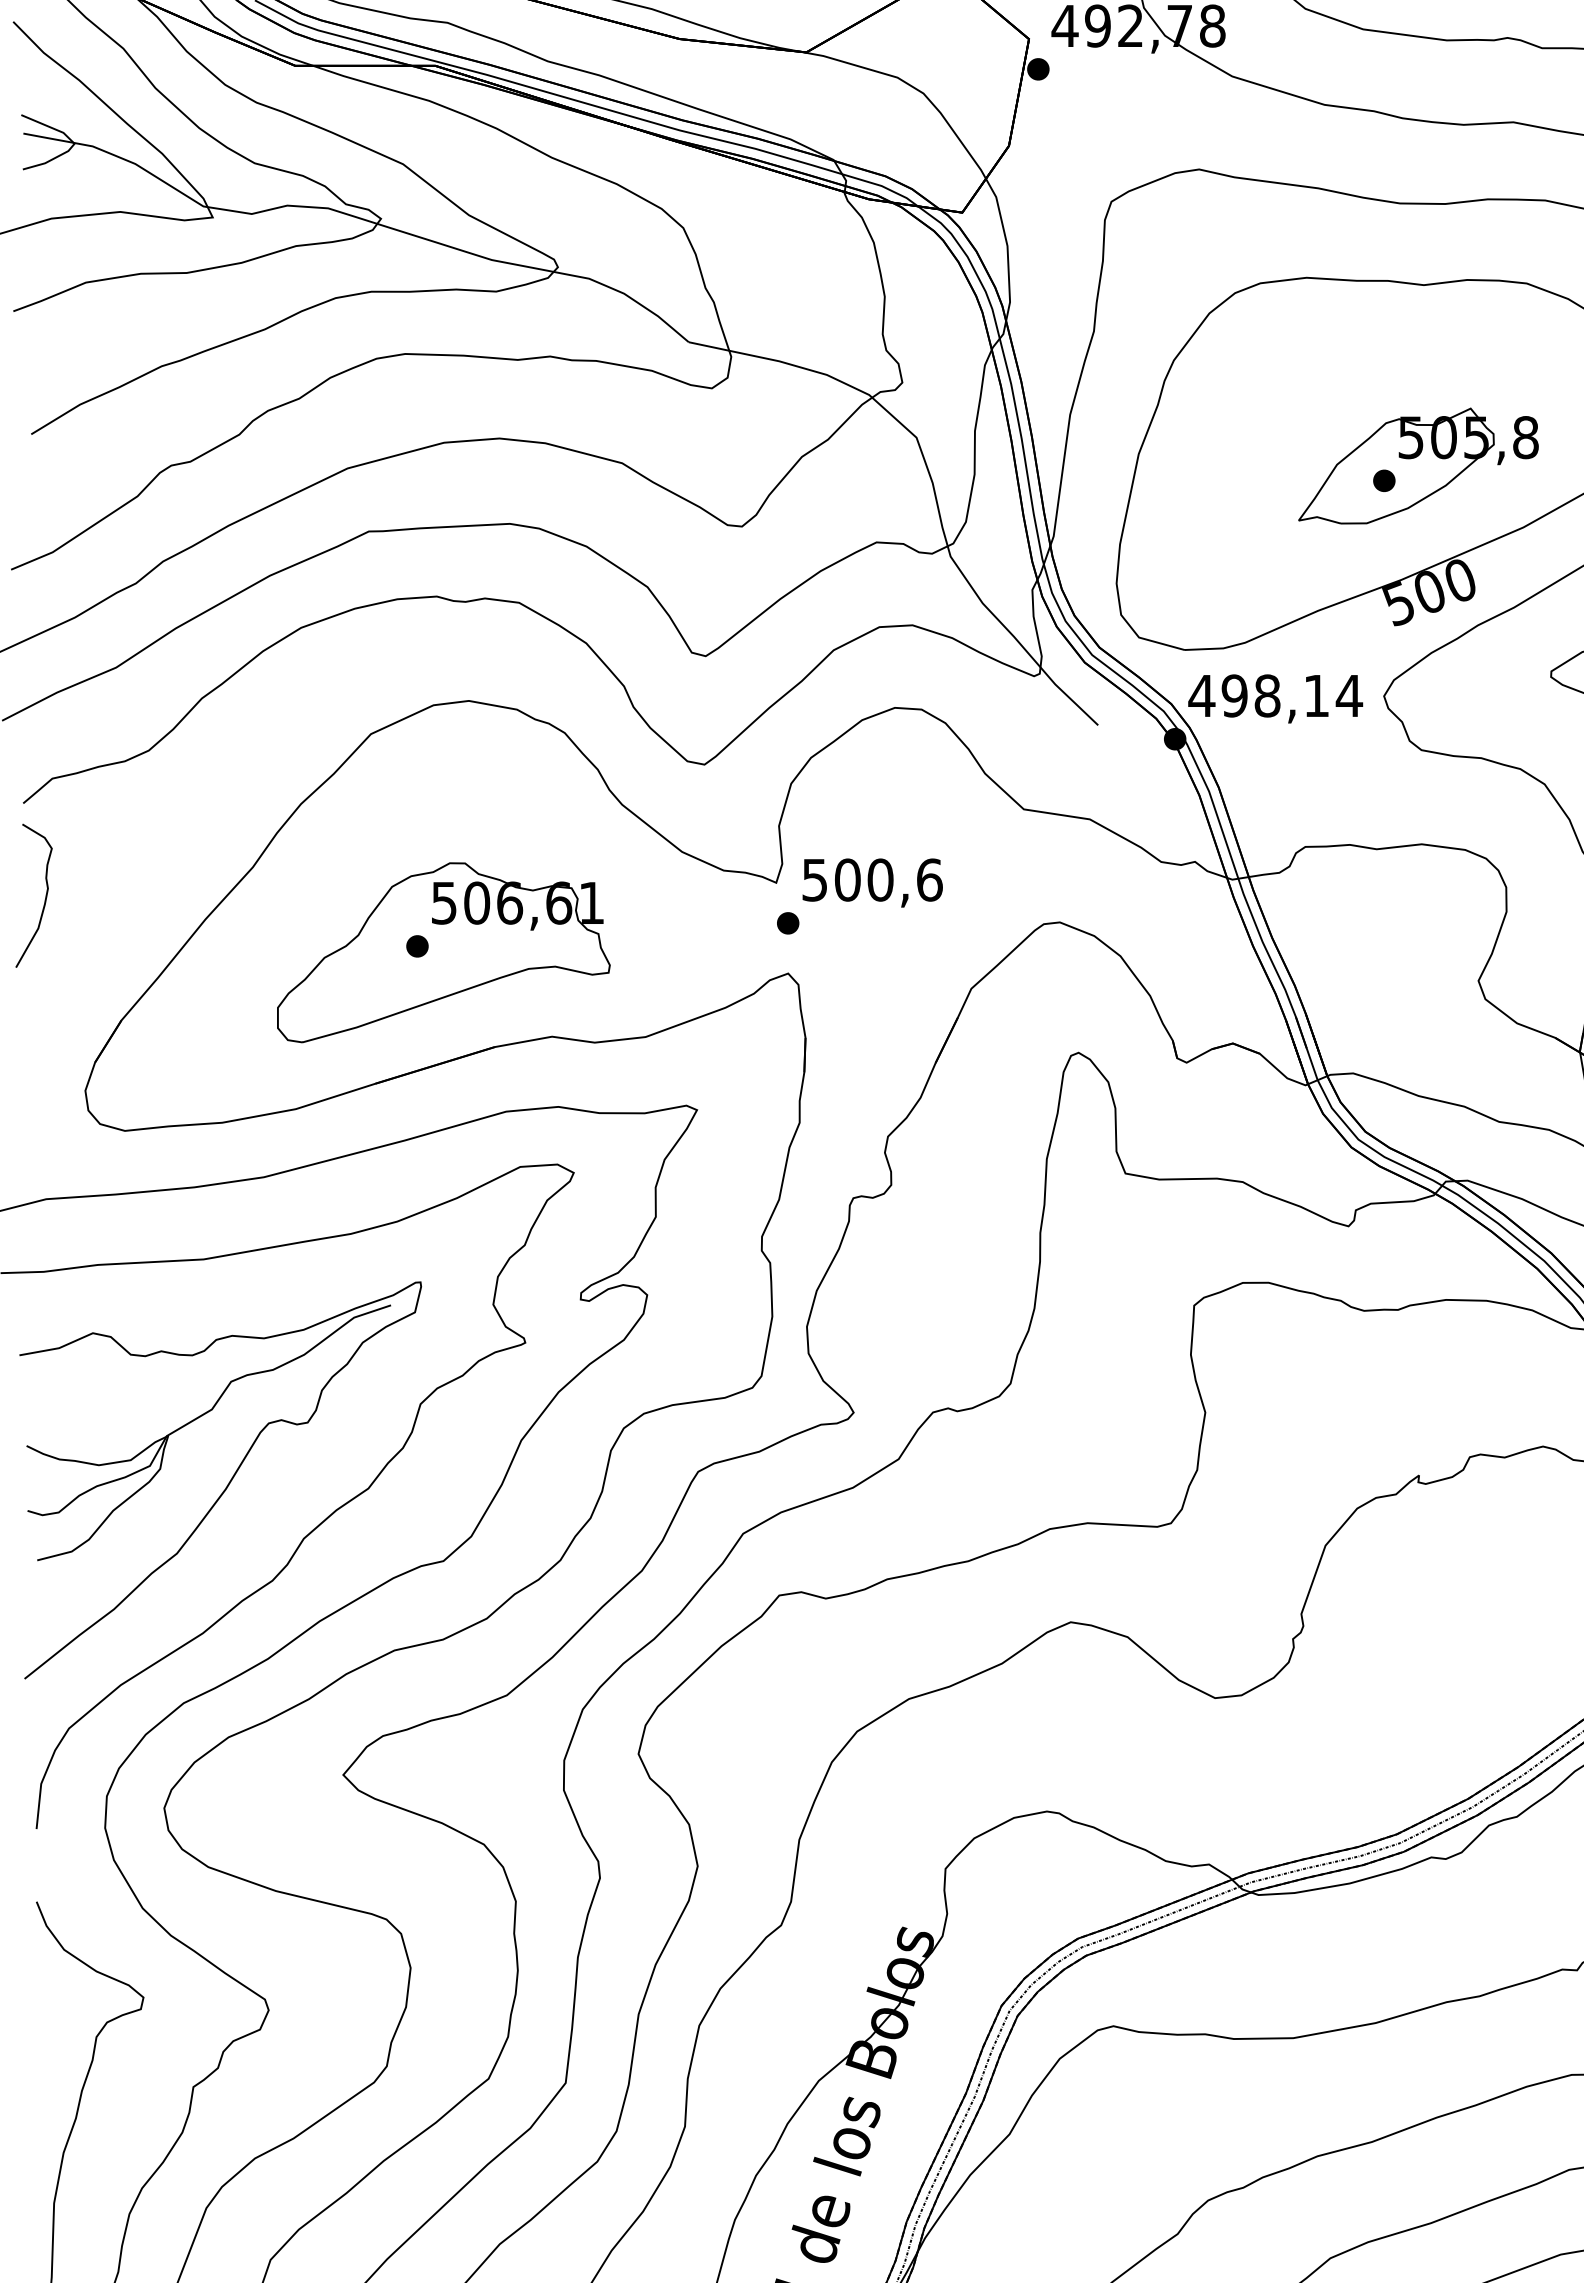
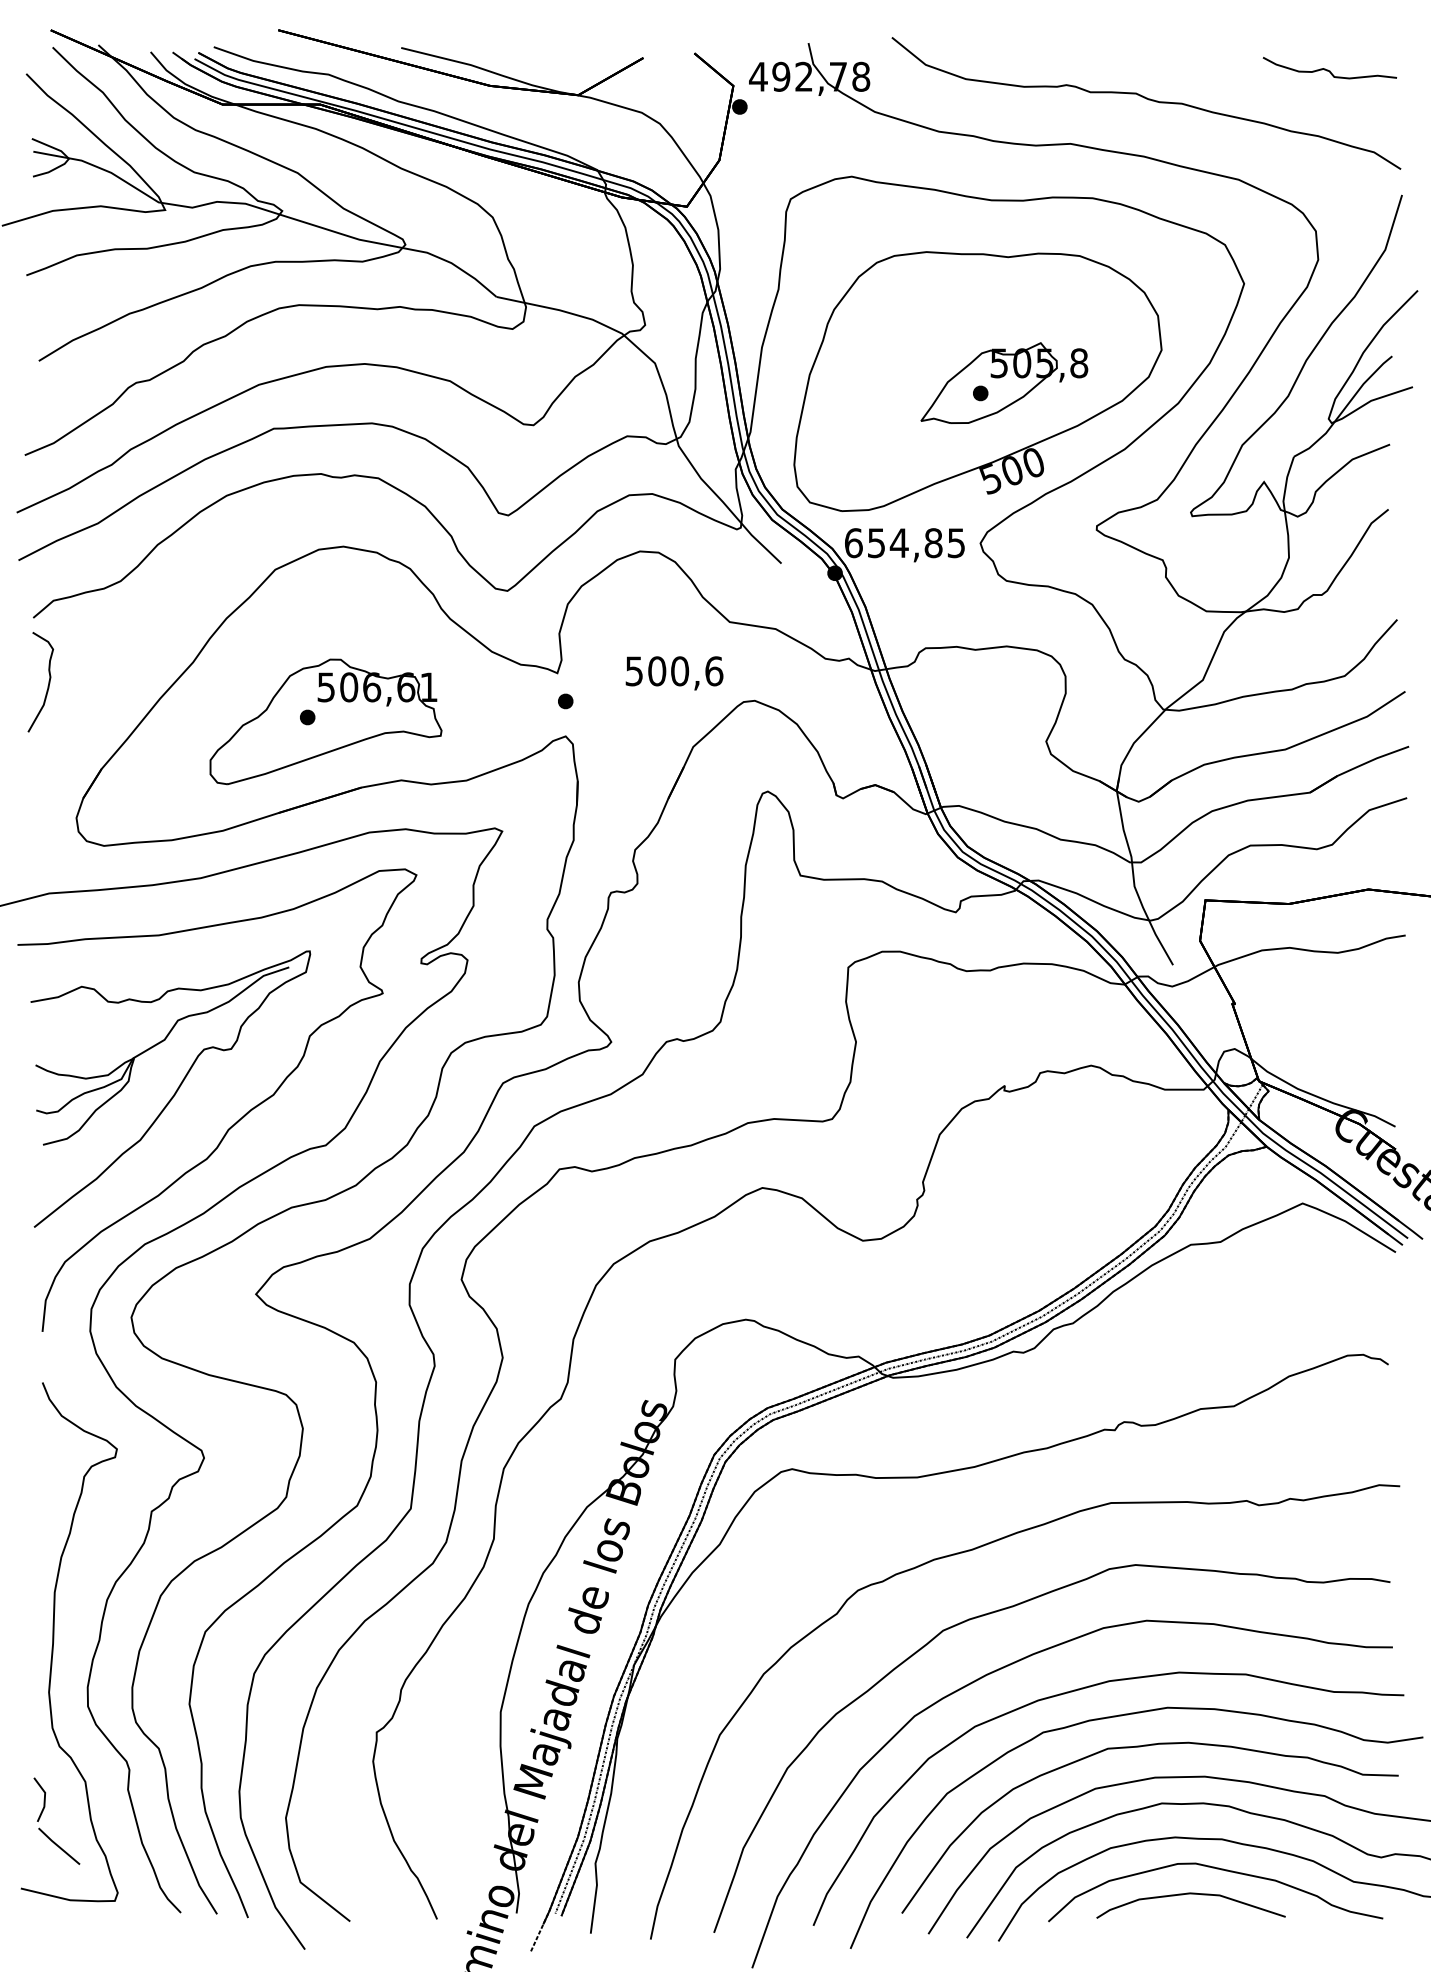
text: (1274, 696) -> (904, 543), 498,14 -> 654,85
text: (872, 883) -> (674, 673), moved

